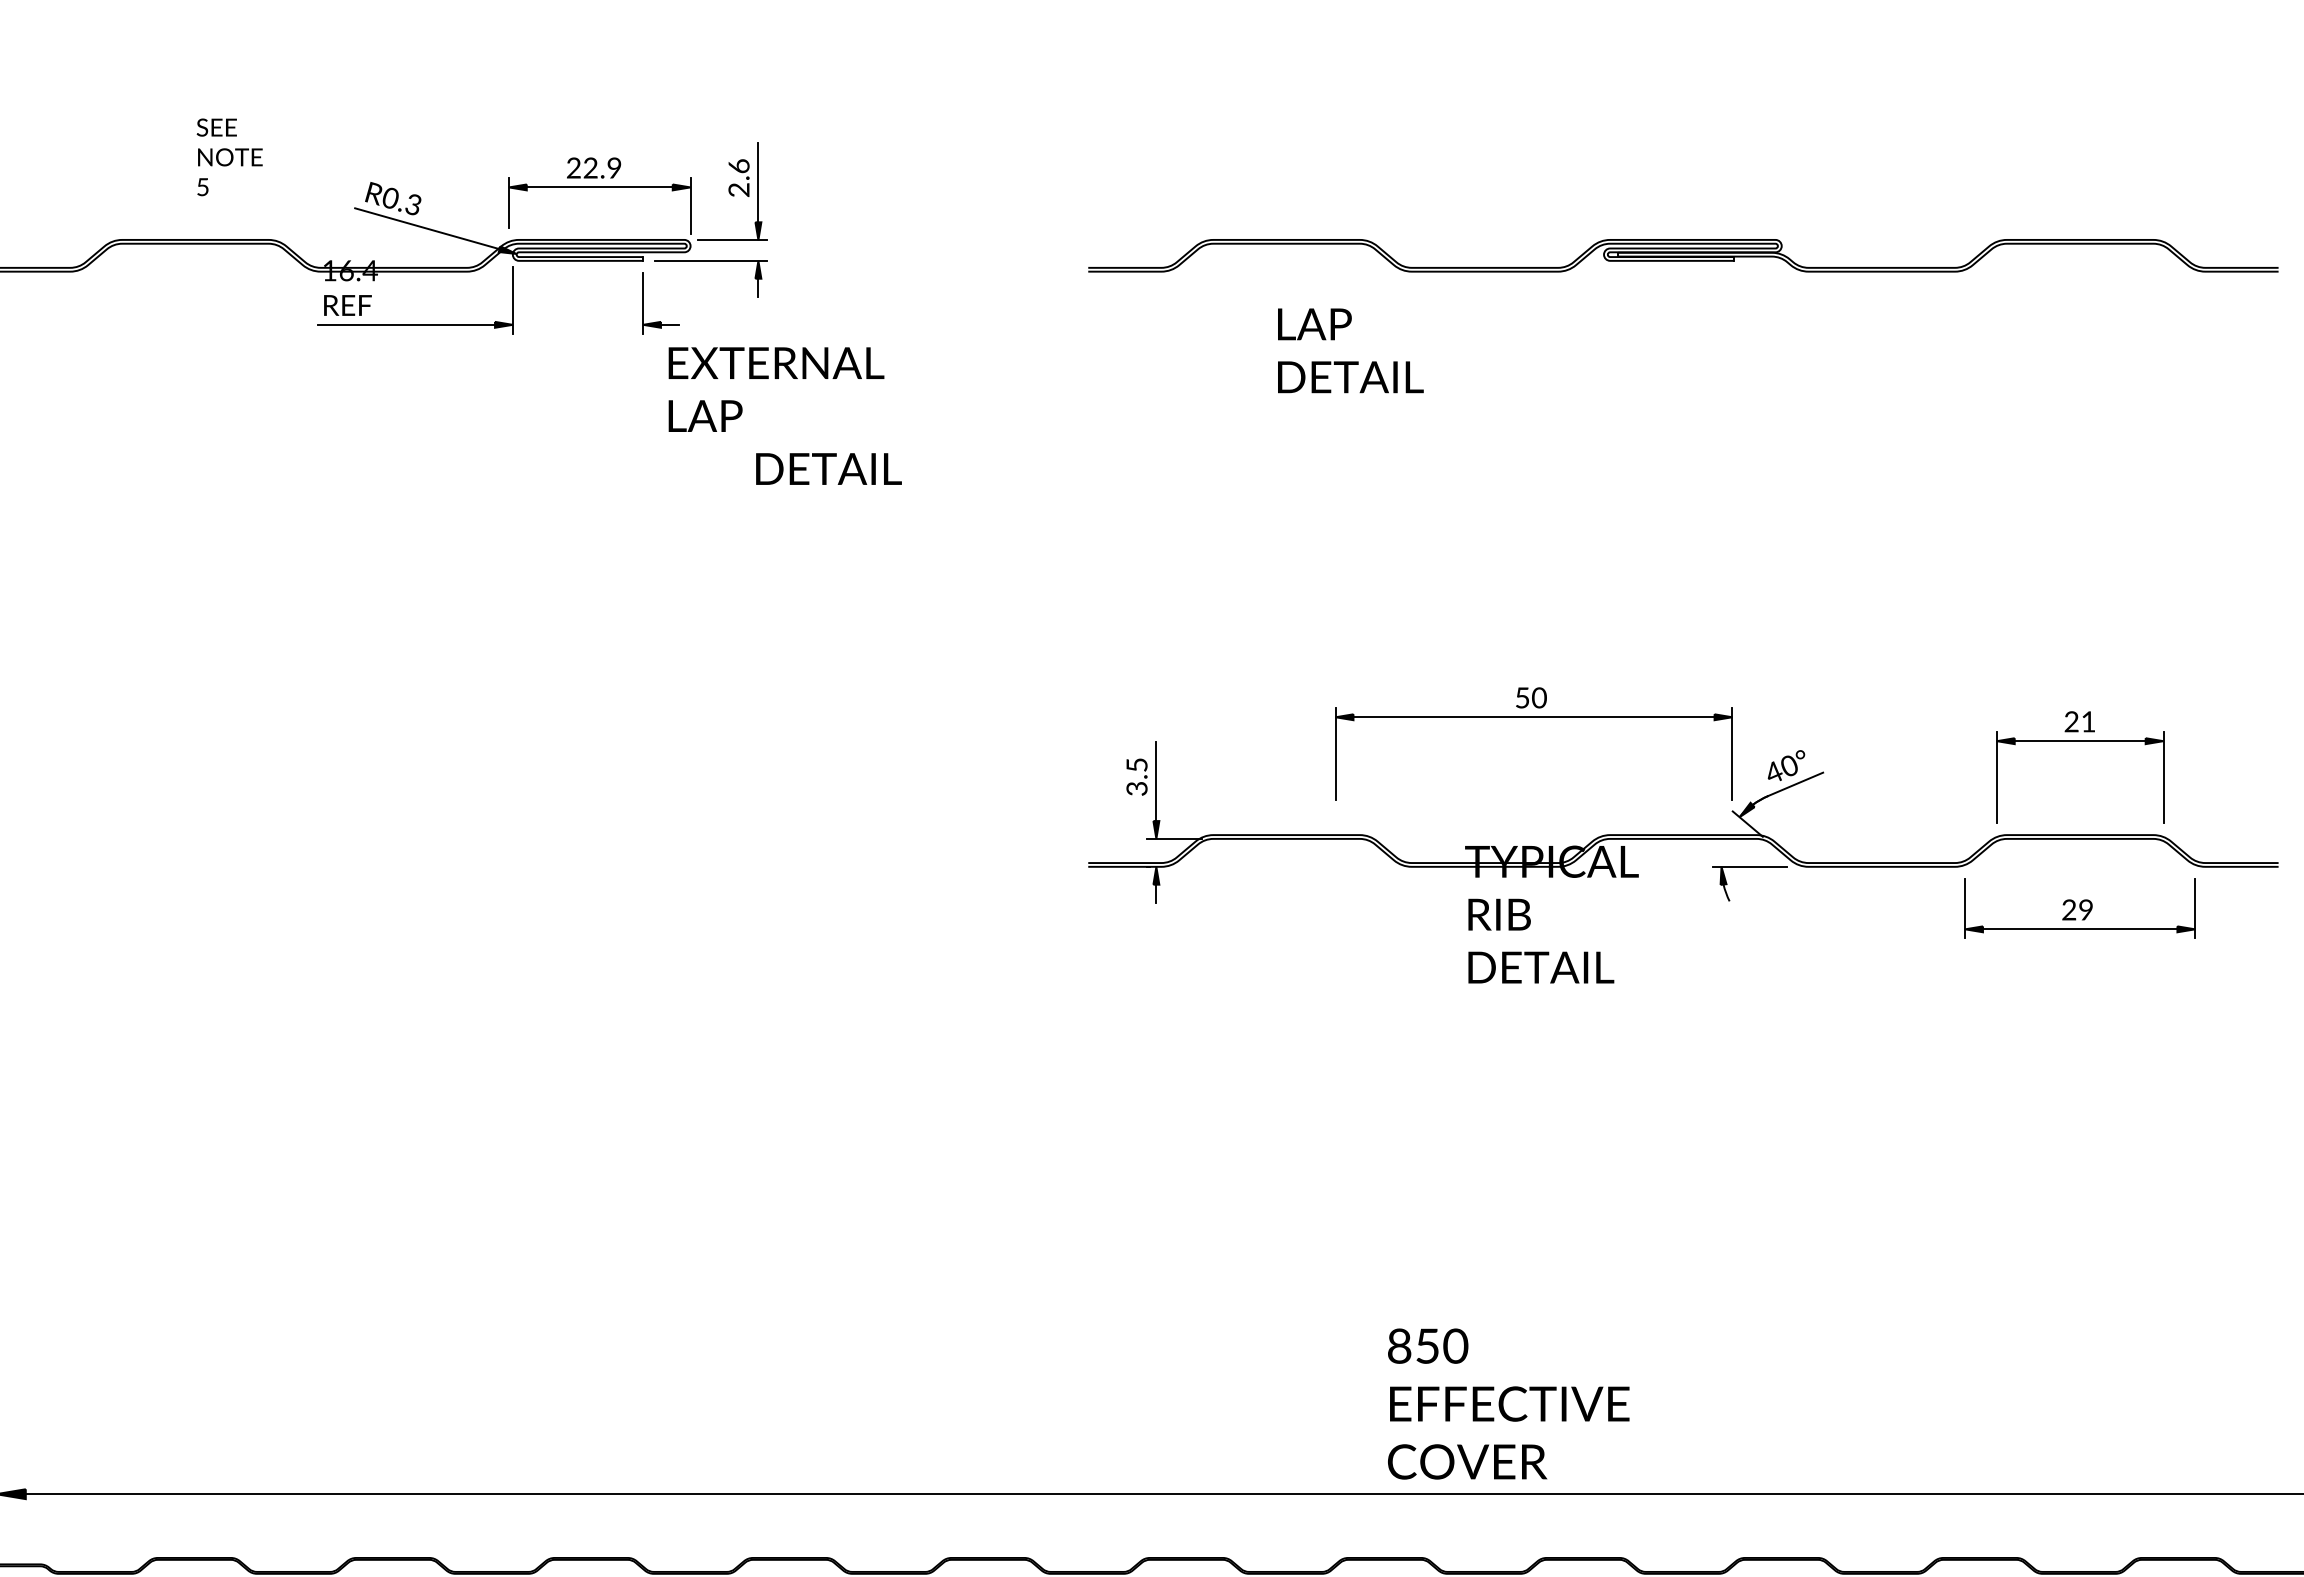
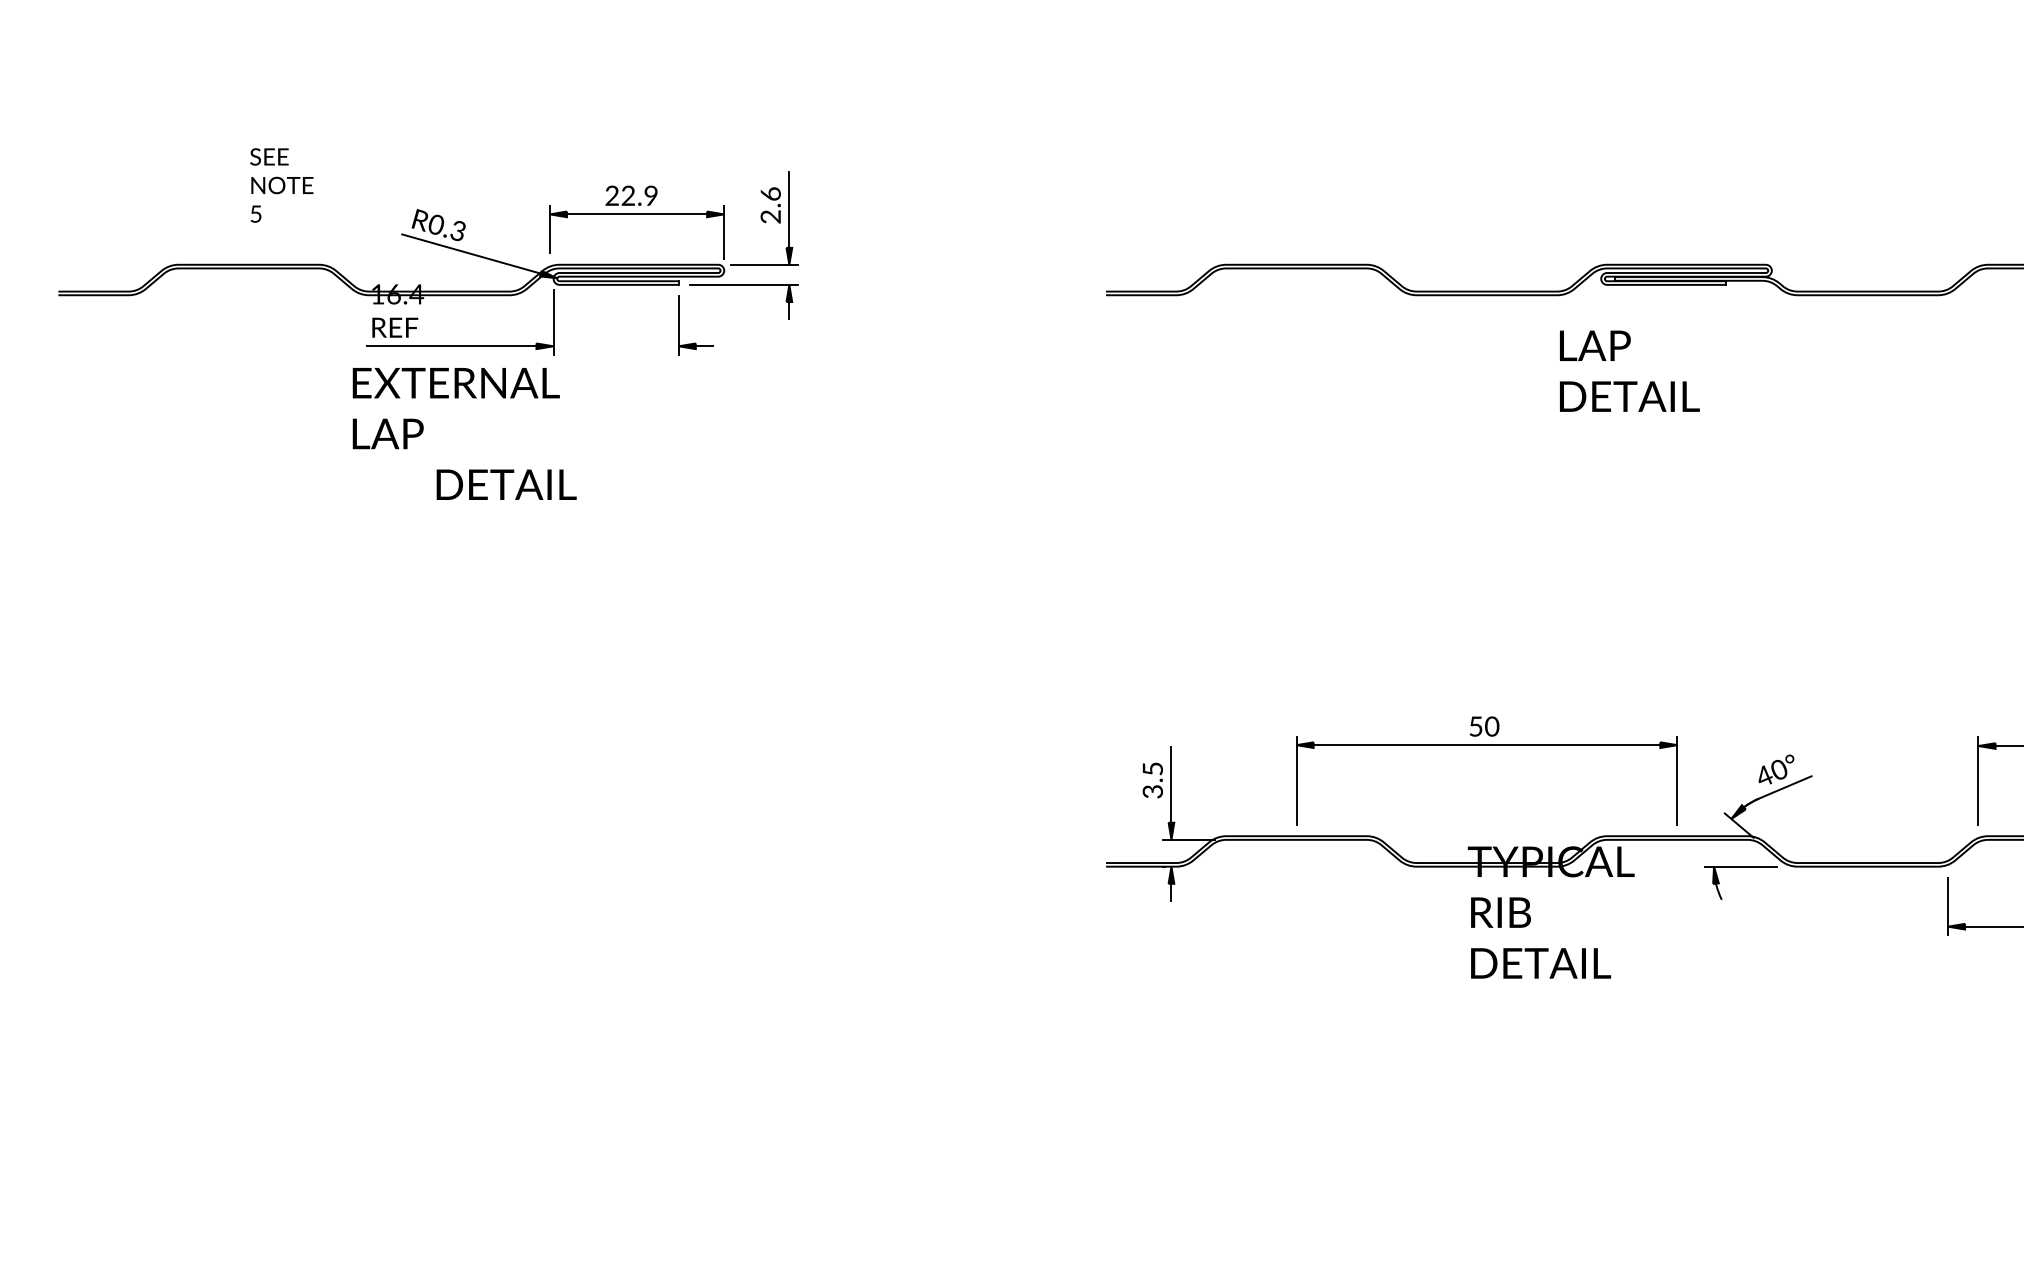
text: (1350, 350) -> (1629, 370), moved
text: (784, 415) -> (463, 433), moved
part: (1533, 717) -> (1486, 745), moved

